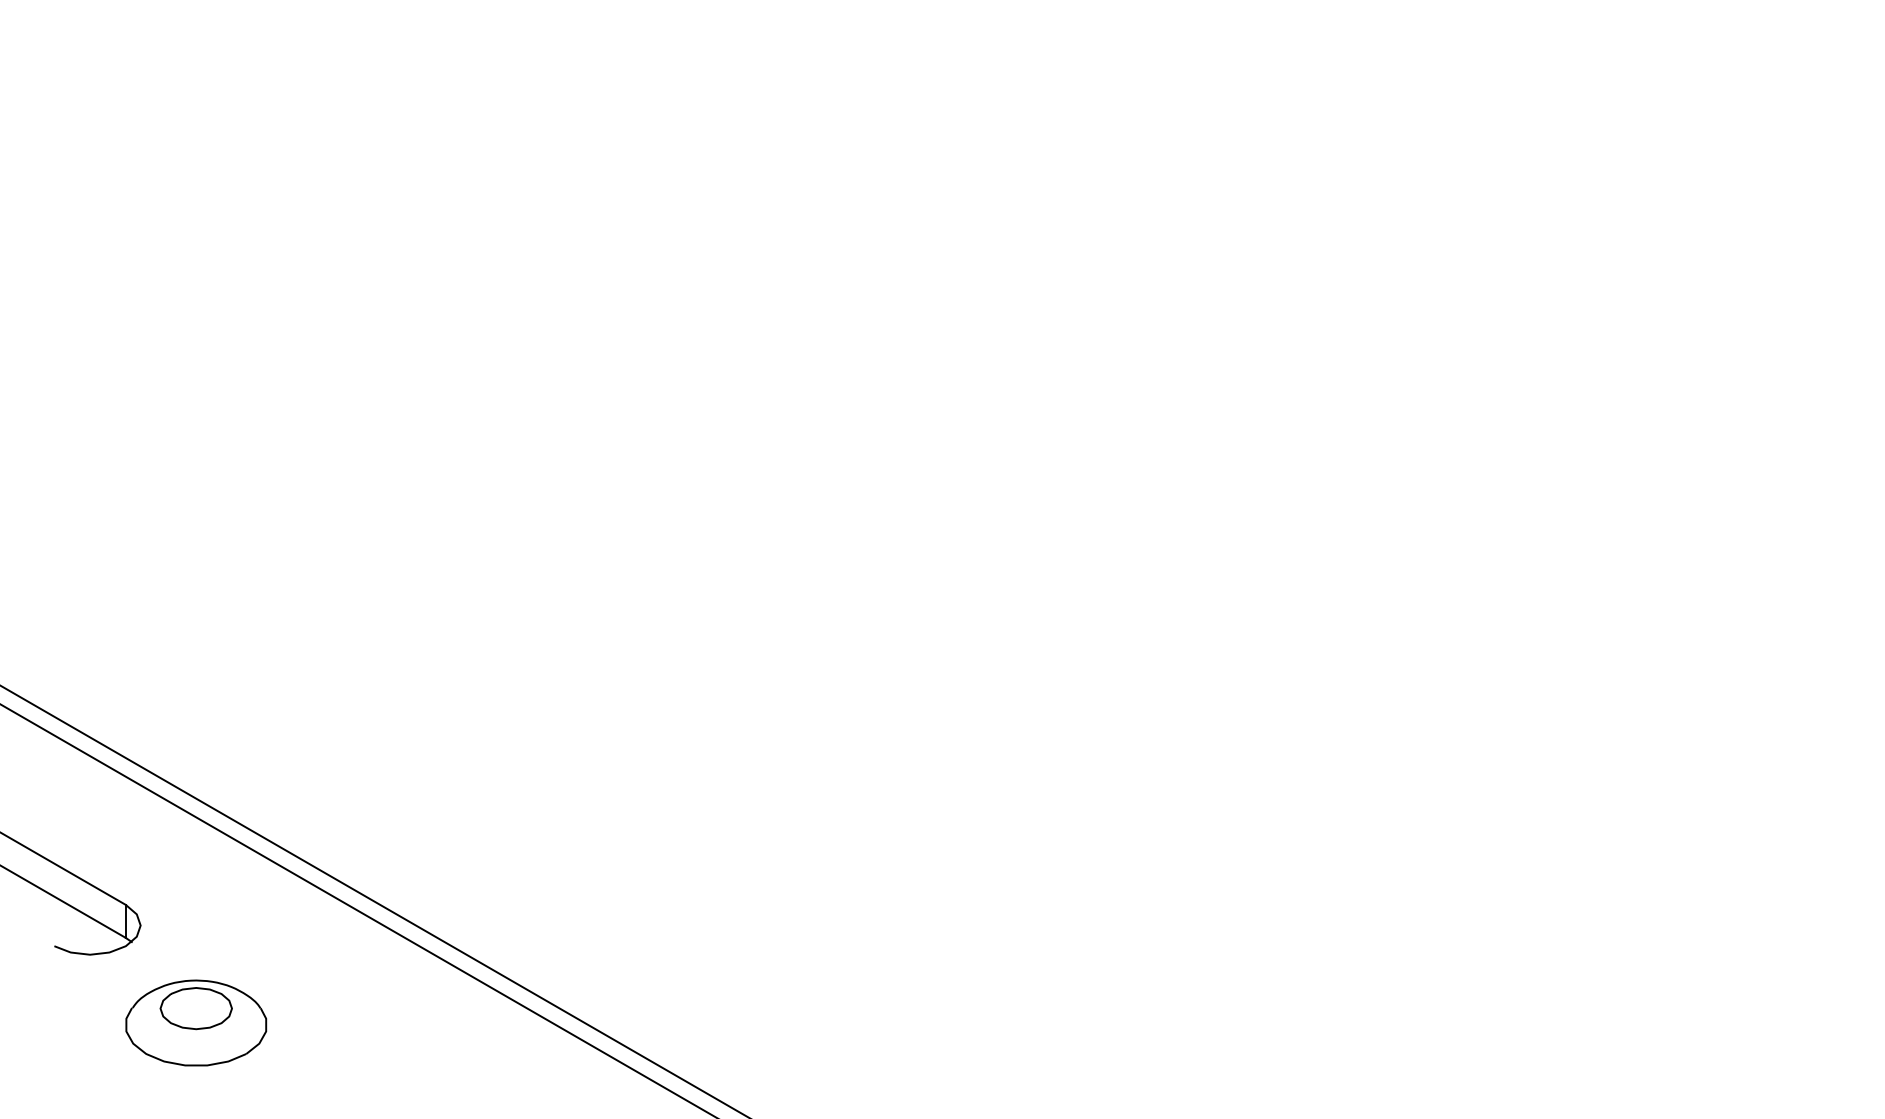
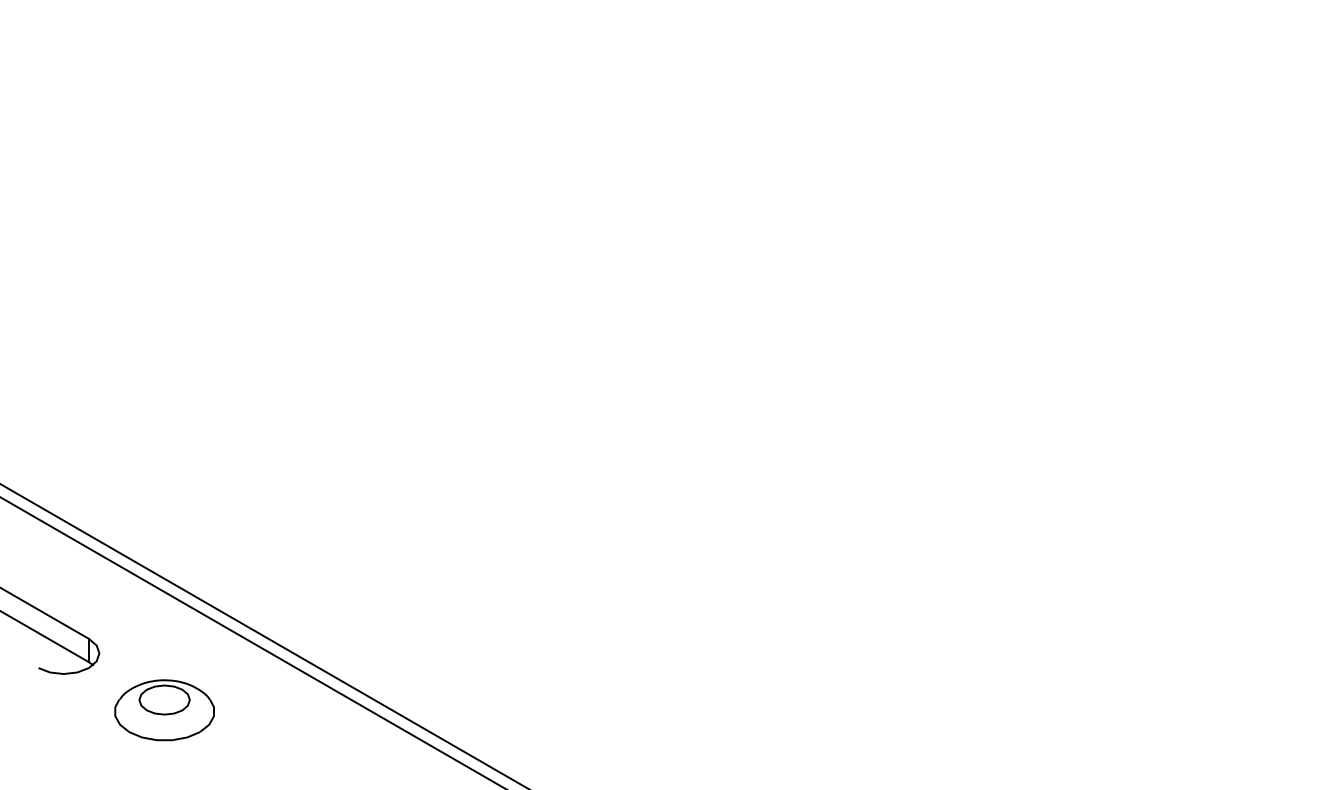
part: (196, 1023) -> (164, 710), moved

